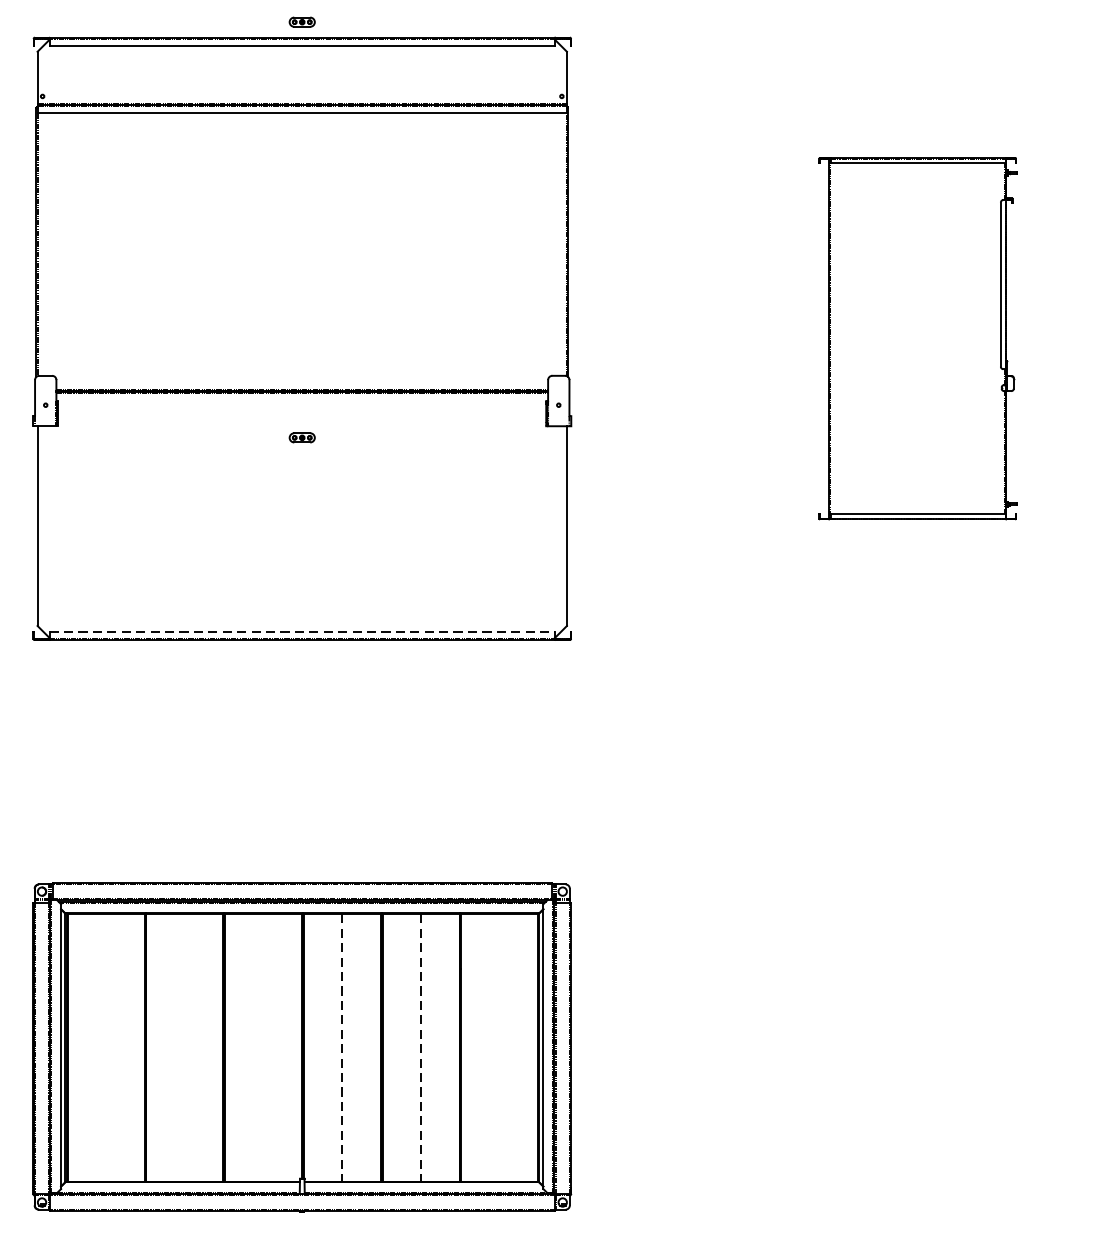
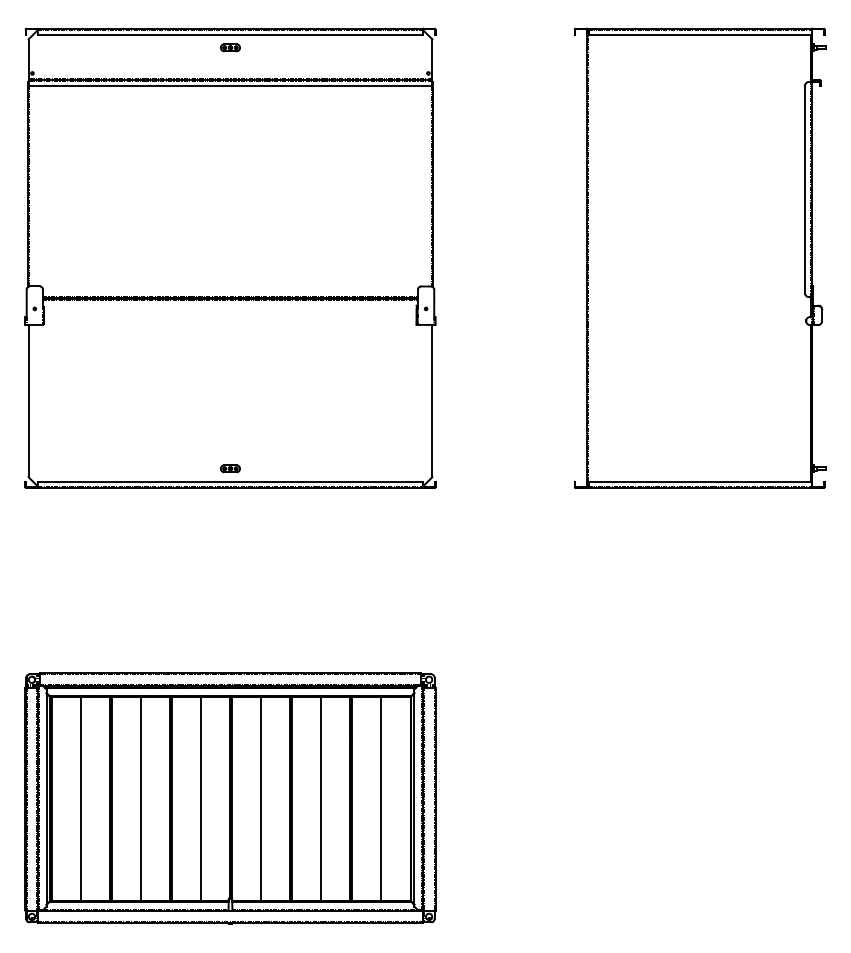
part: (302, 21) -> (230, 47), moved
part: (917, 337) -> (699, 257), size x1.67
part: (302, 437) -> (230, 468), moved
line: (302, 631) -> (230, 481), dashed -> solid
line: (105, 1047) -> (80, 798), added
line: (184, 1047) -> (140, 798), added
line: (264, 1047) -> (201, 798), added
line: (500, 1047) -> (381, 798), added
line: (342, 1048) -> (261, 799), dashed -> solid
line: (421, 1048) -> (321, 799), dashed -> solid

